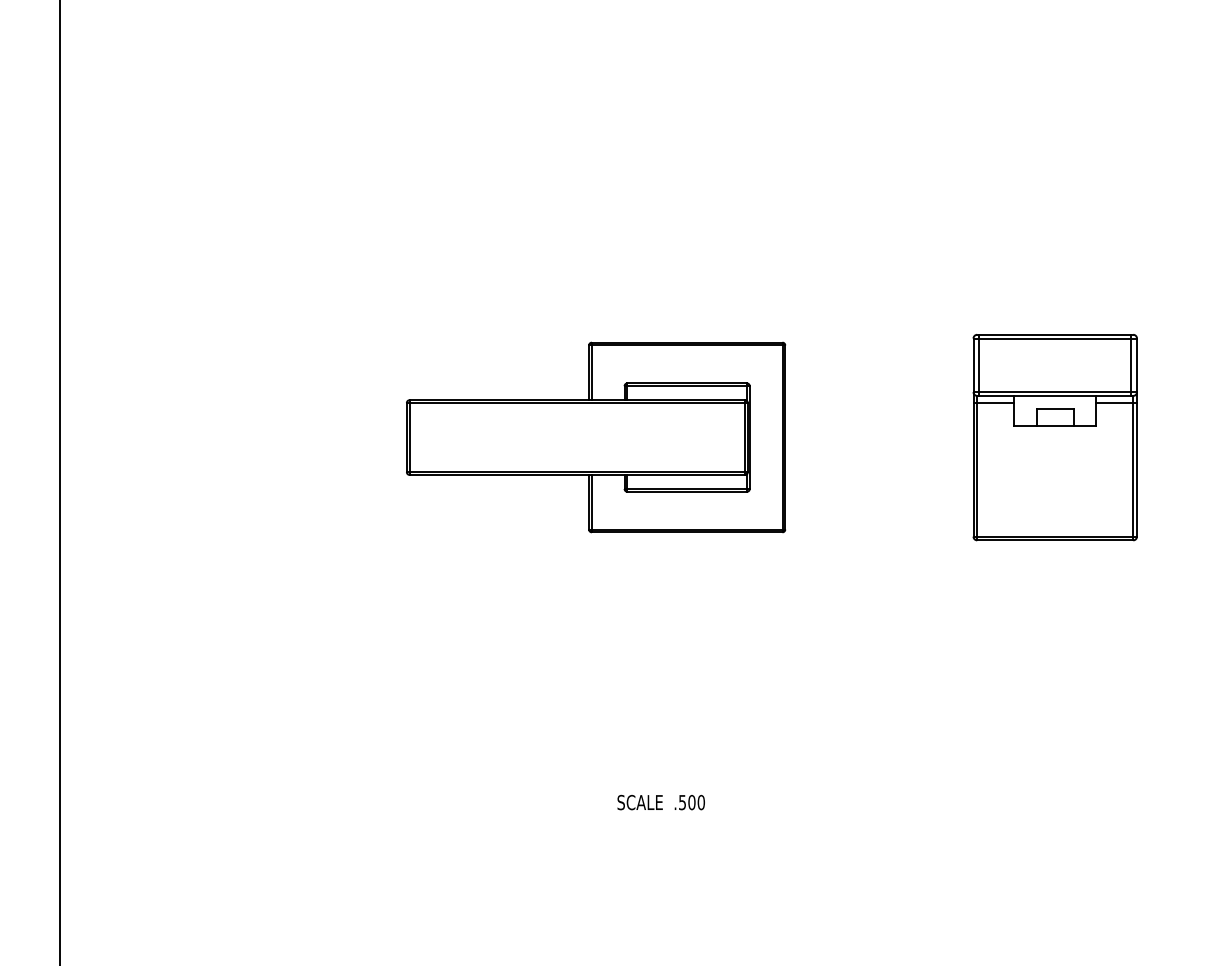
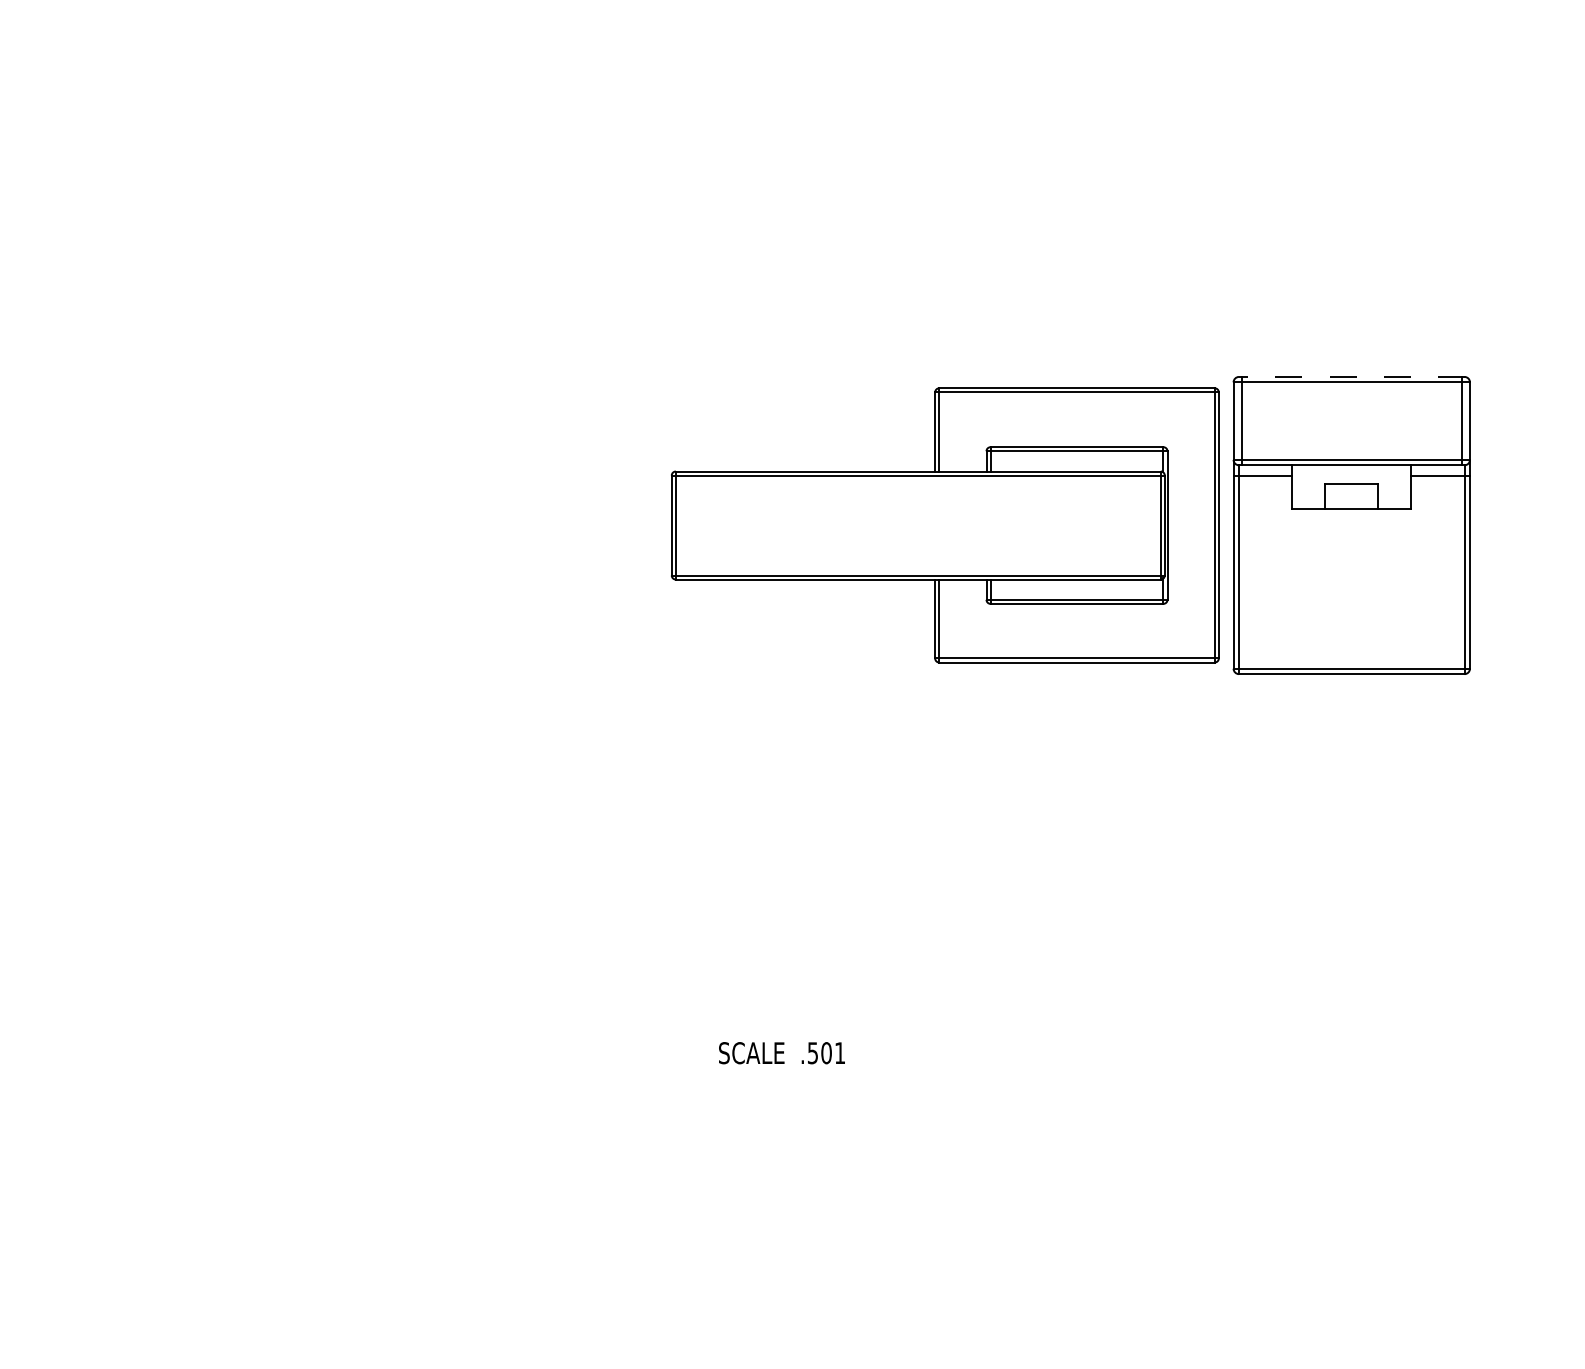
line: (1054, 334) -> (1350, 376), solid -> dashed
part: (596, 437) -> (945, 525), moved
text: (700, 802) -> (838, 1053), .500 -> .501

